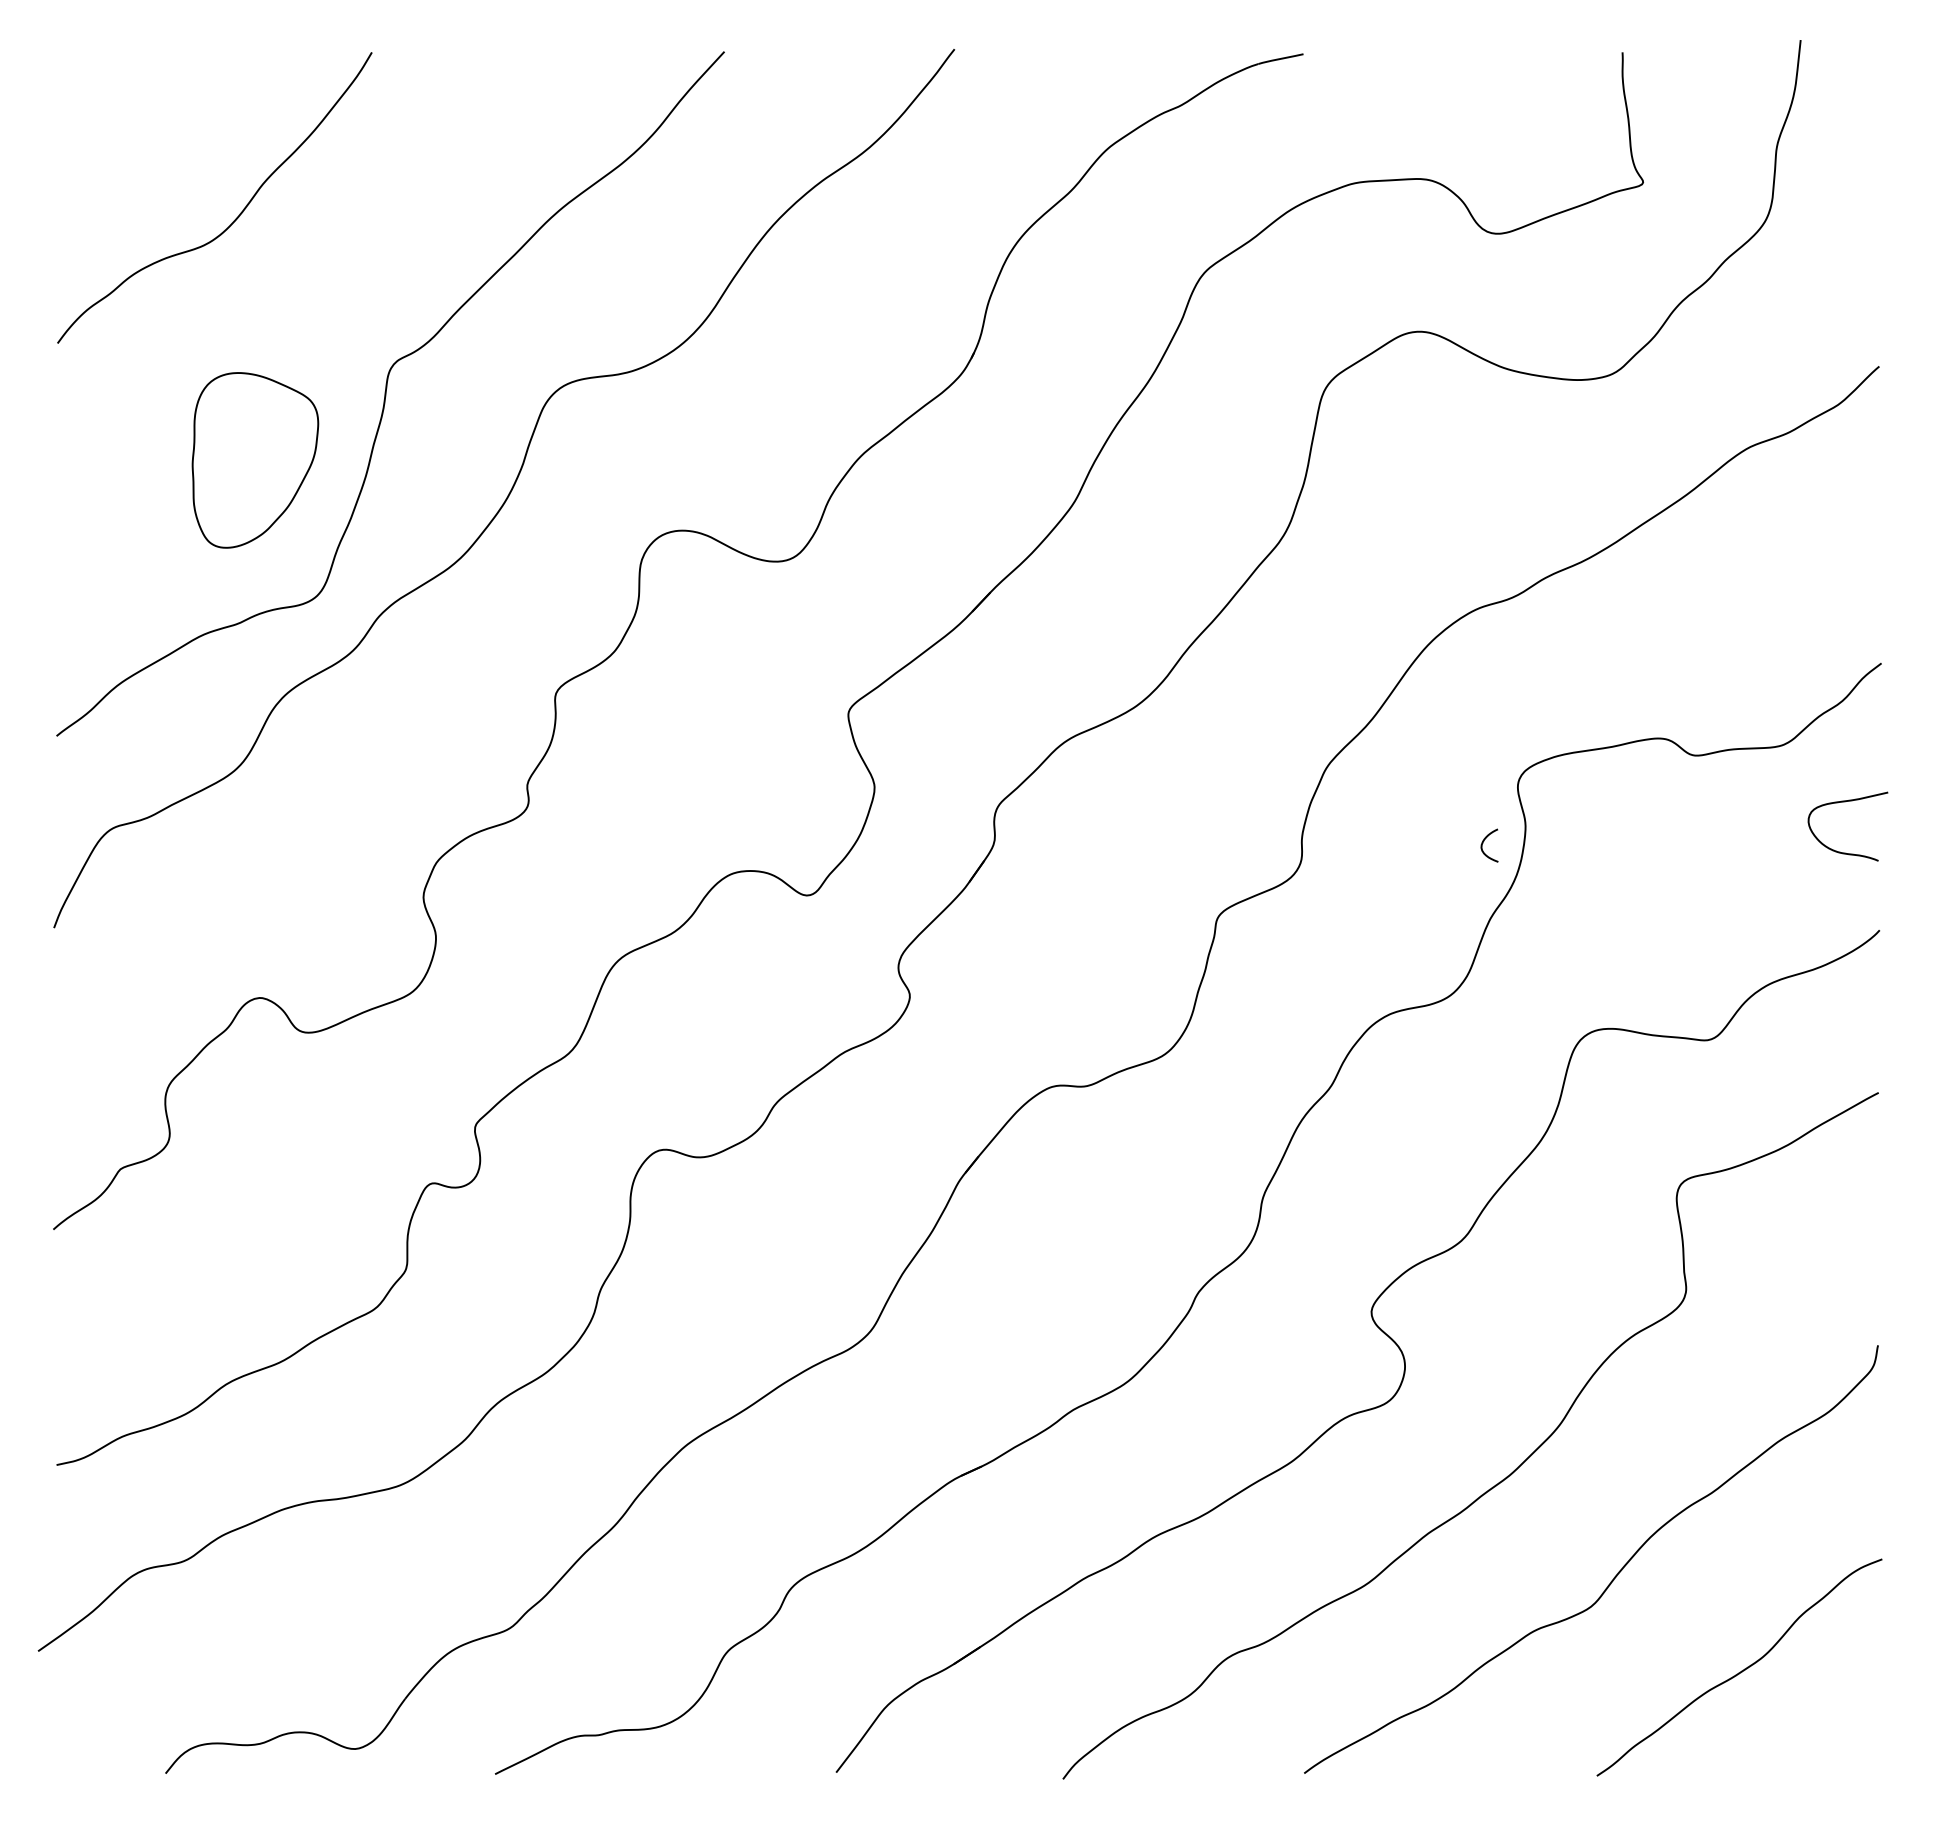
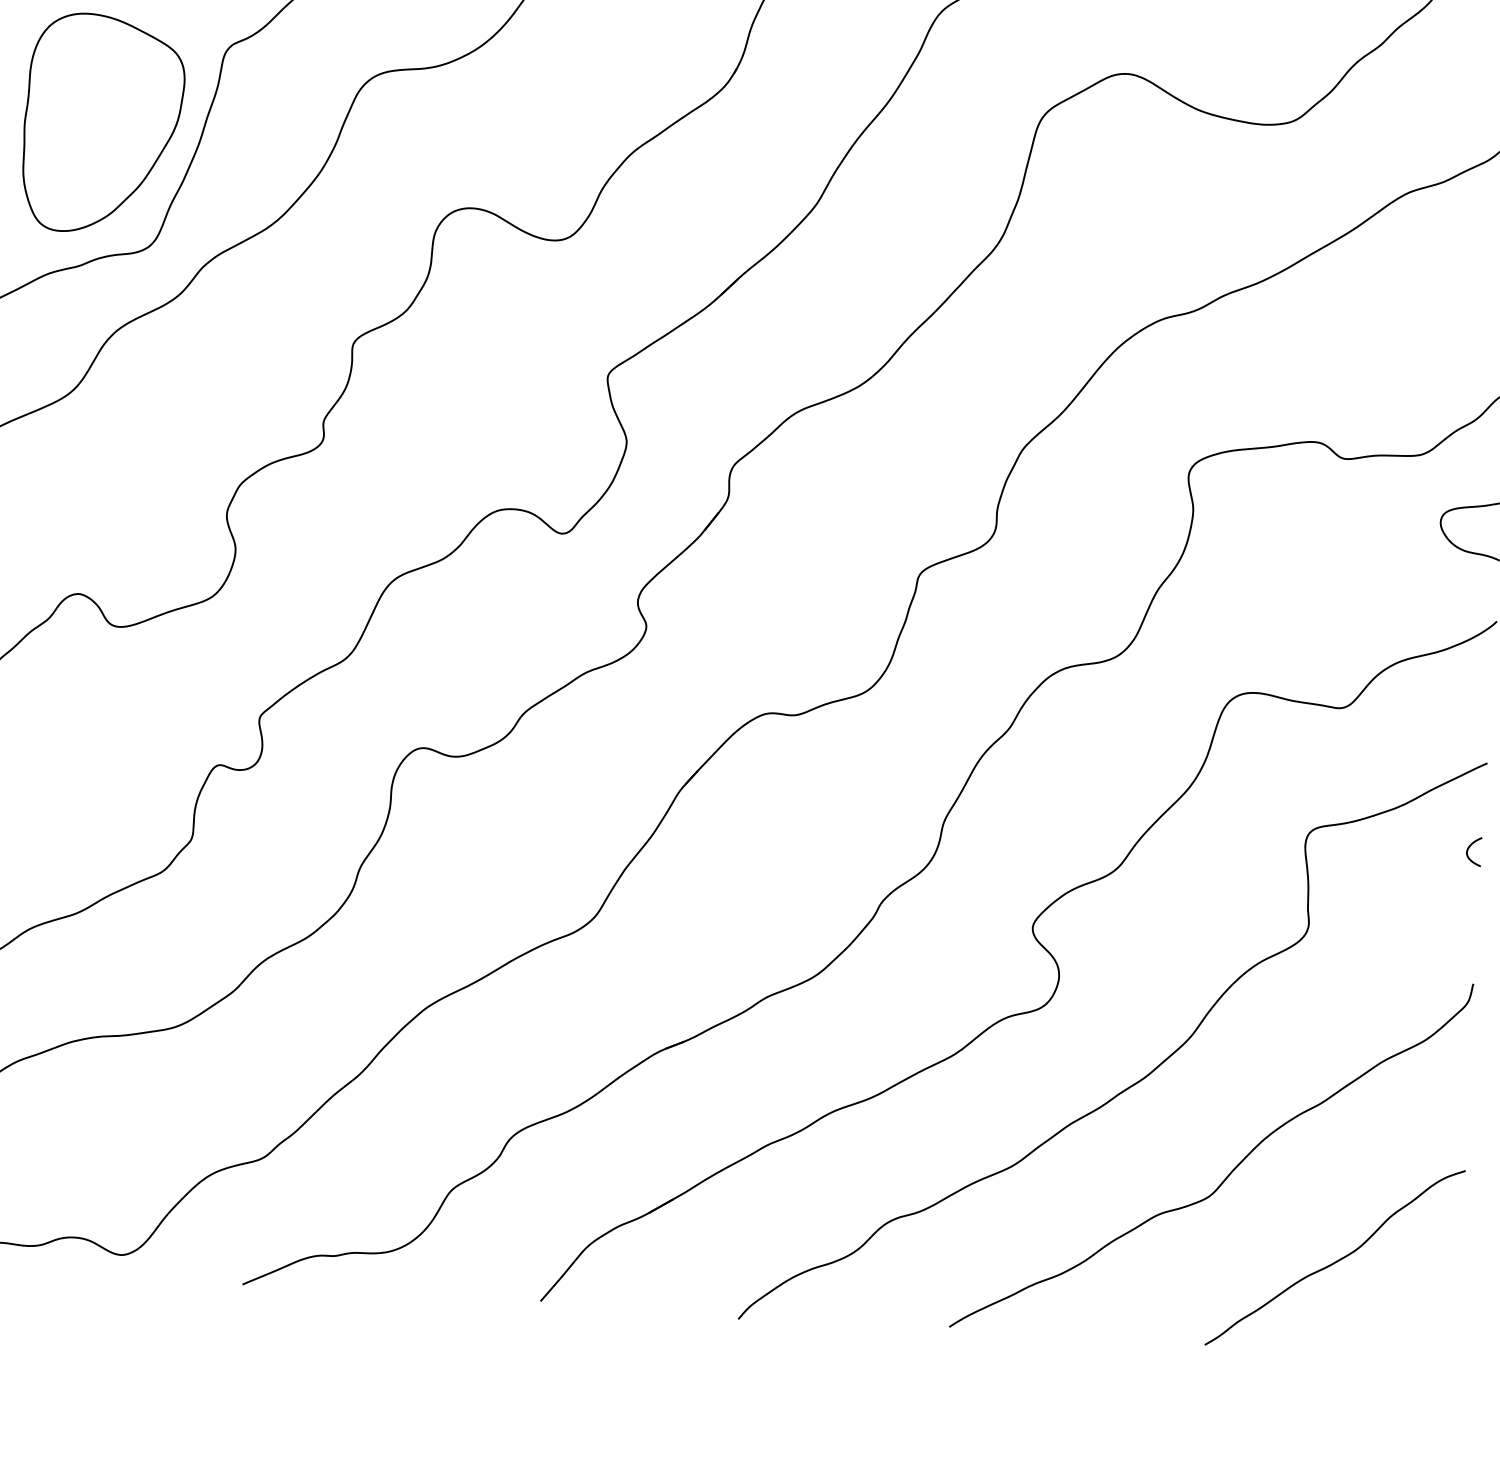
part: (255, 460) -> (103, 124), size x1.43
curve: (1483, 843) -> (1468, 849), moved

